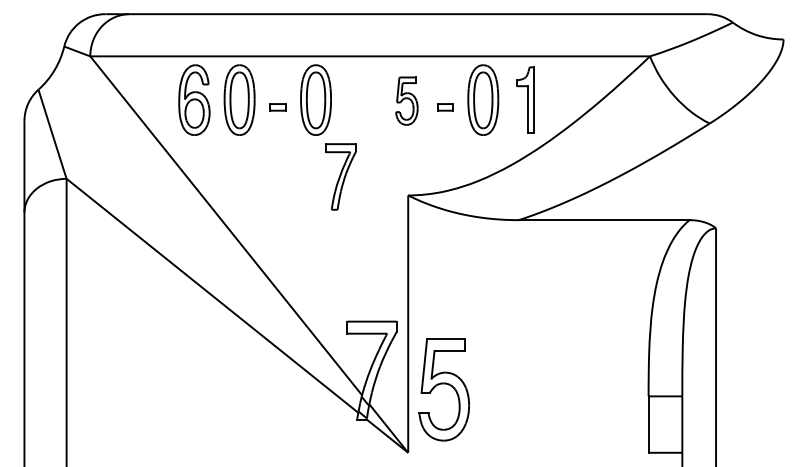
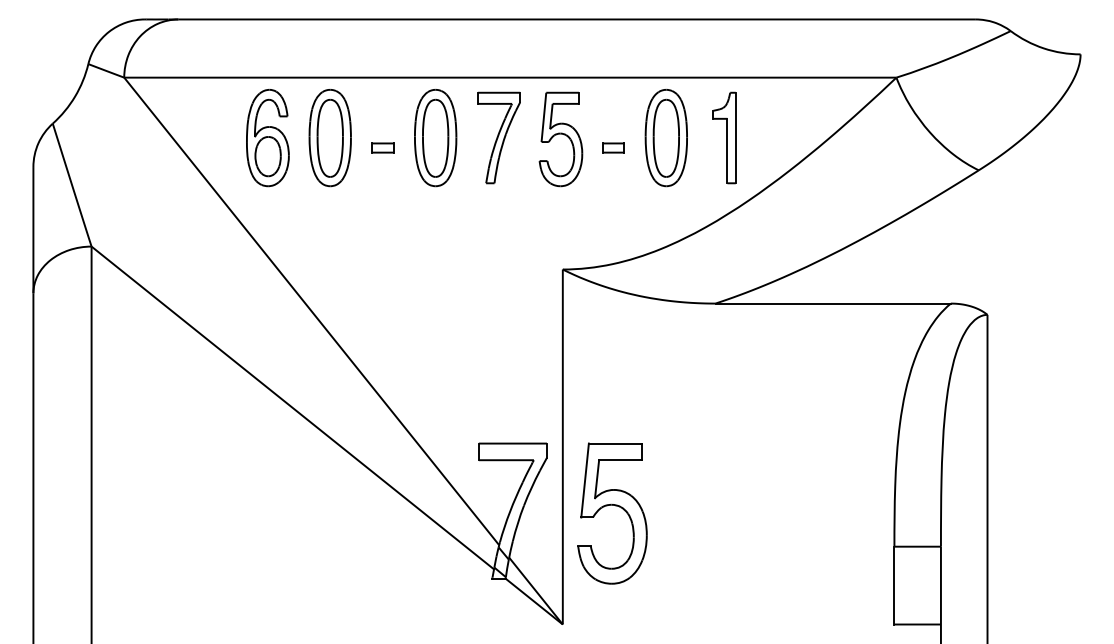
part: (406, 101) -> (560, 139), size x1.43
part: (340, 176) -> (498, 137), moved
part: (446, 384) -> (615, 506), moved

